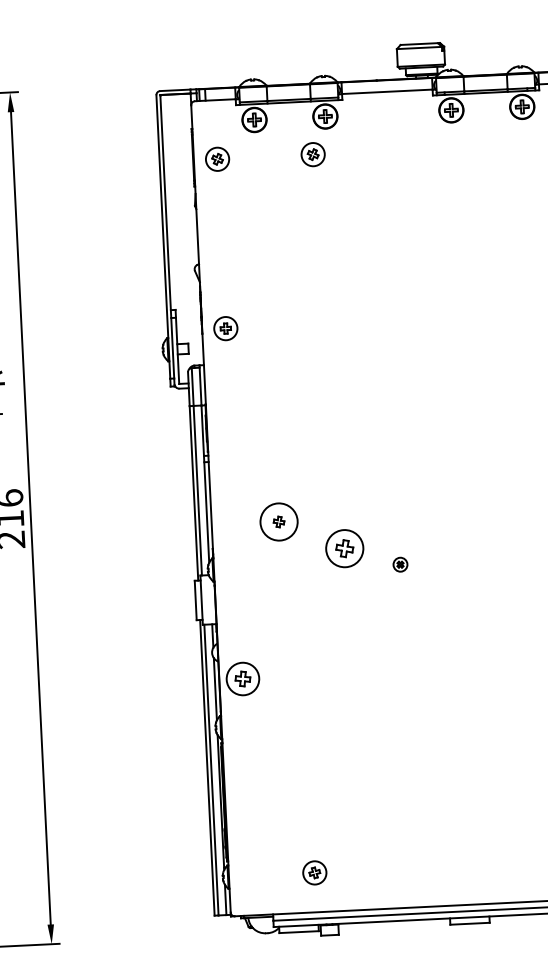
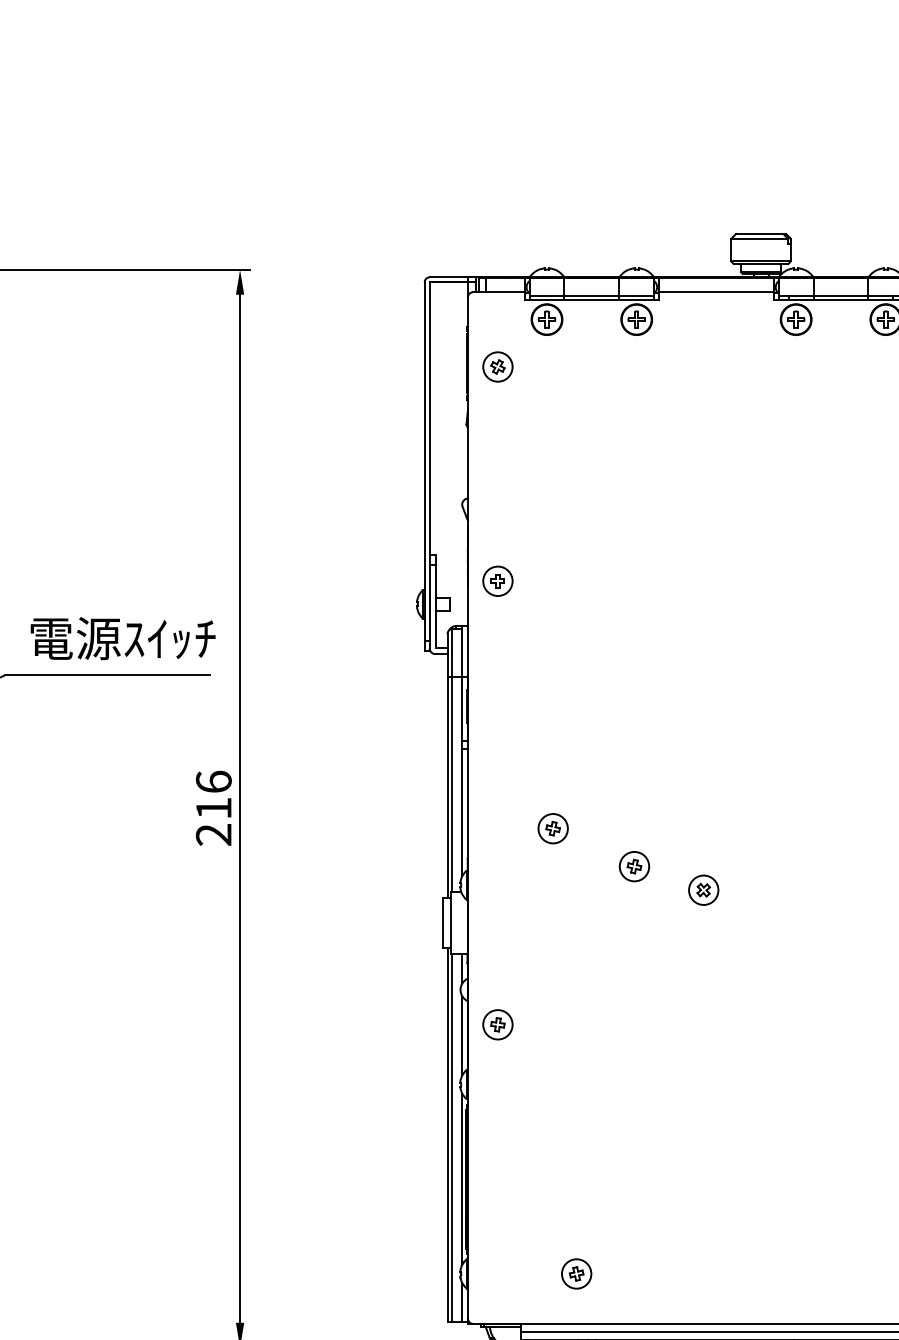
part: (312, 154) -> (618, 366), removed
circle: (278, 521) -> (552, 828), size x0.62
part: (344, 548) -> (634, 866), size x0.62
part: (400, 564) -> (703, 889), size x1.67
part: (242, 678) -> (497, 1024), size x0.71

